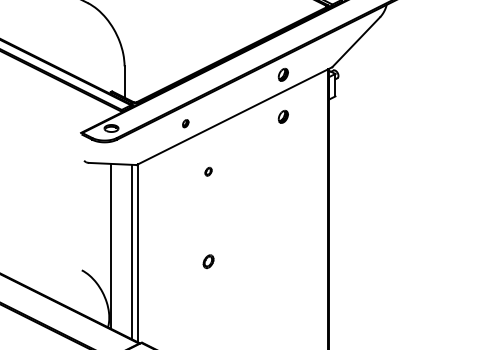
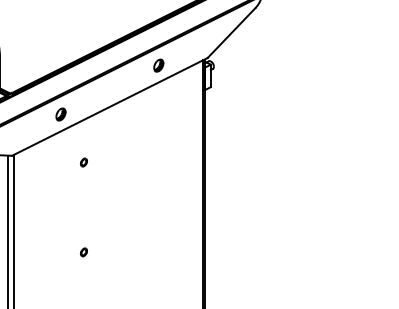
part: (282, 116) -> (157, 107), removed
part: (185, 123) -> (60, 114), size x1.67
part: (208, 261) -> (83, 252), size x0.62

